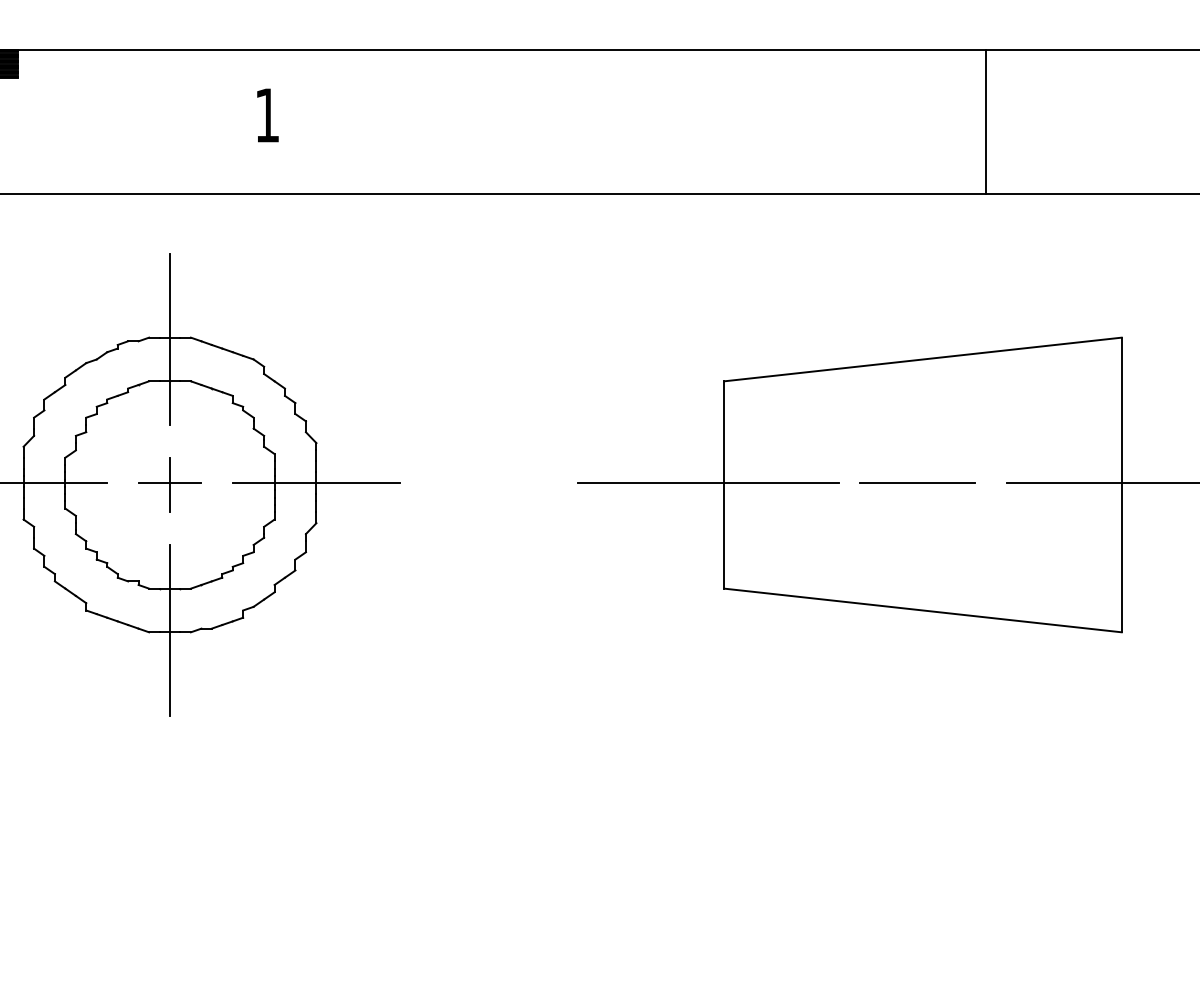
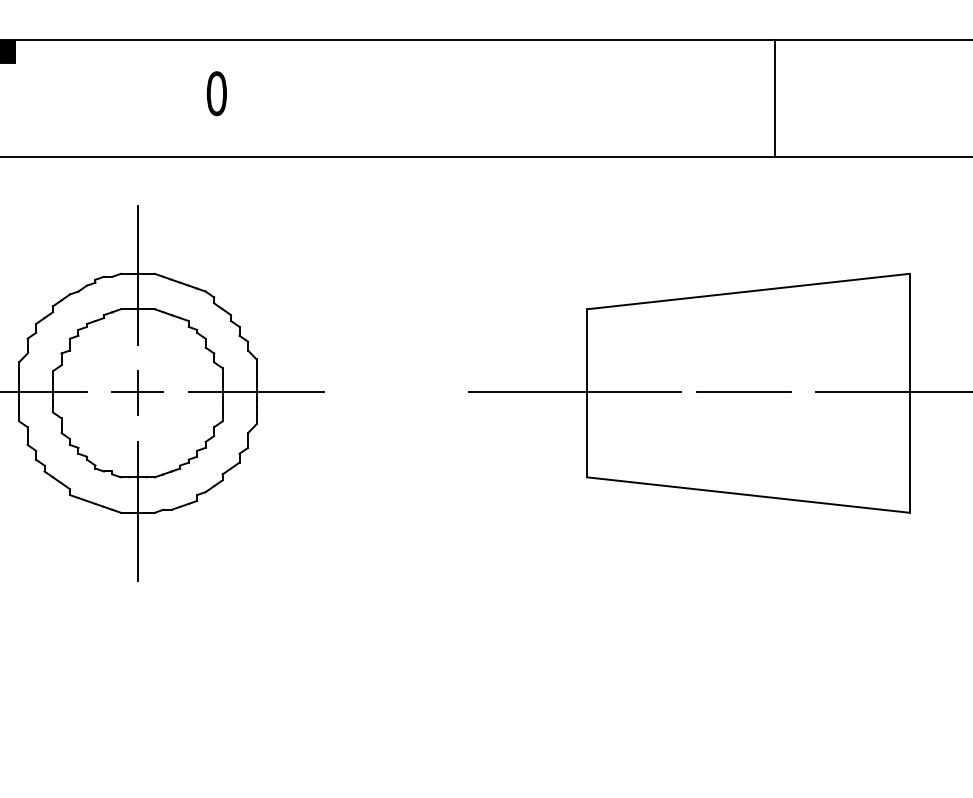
text: (267, 115) -> (216, 93), 1 -> 0
line: (986, 121) -> (775, 98), moved

